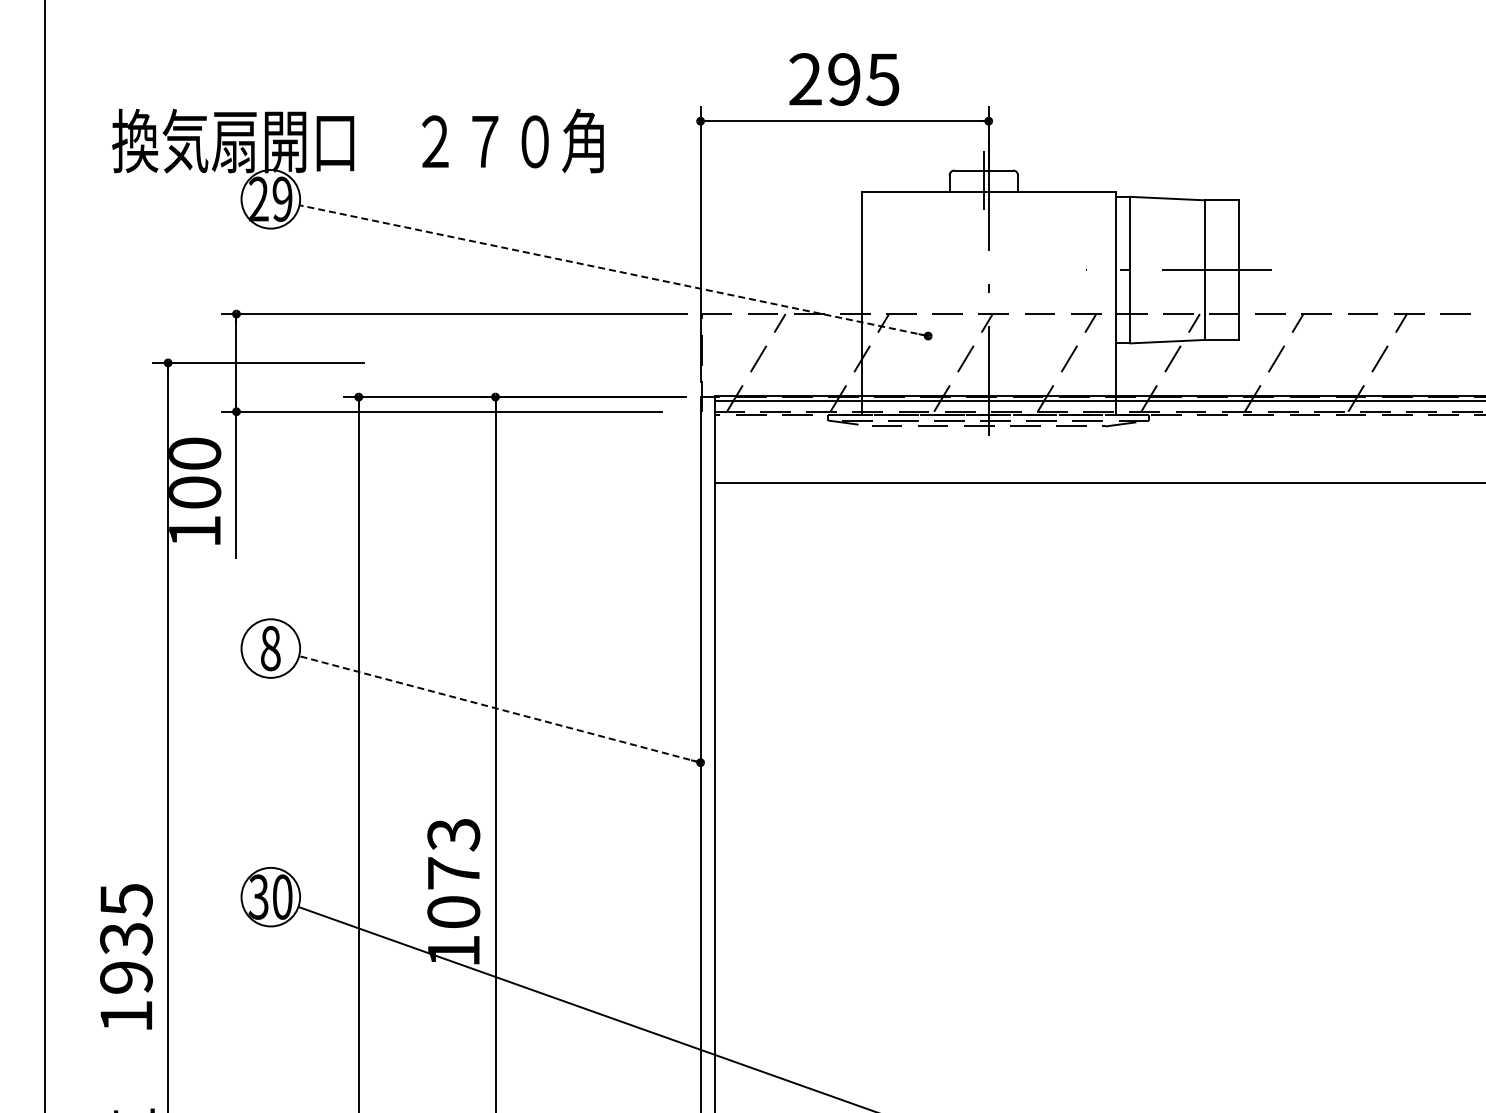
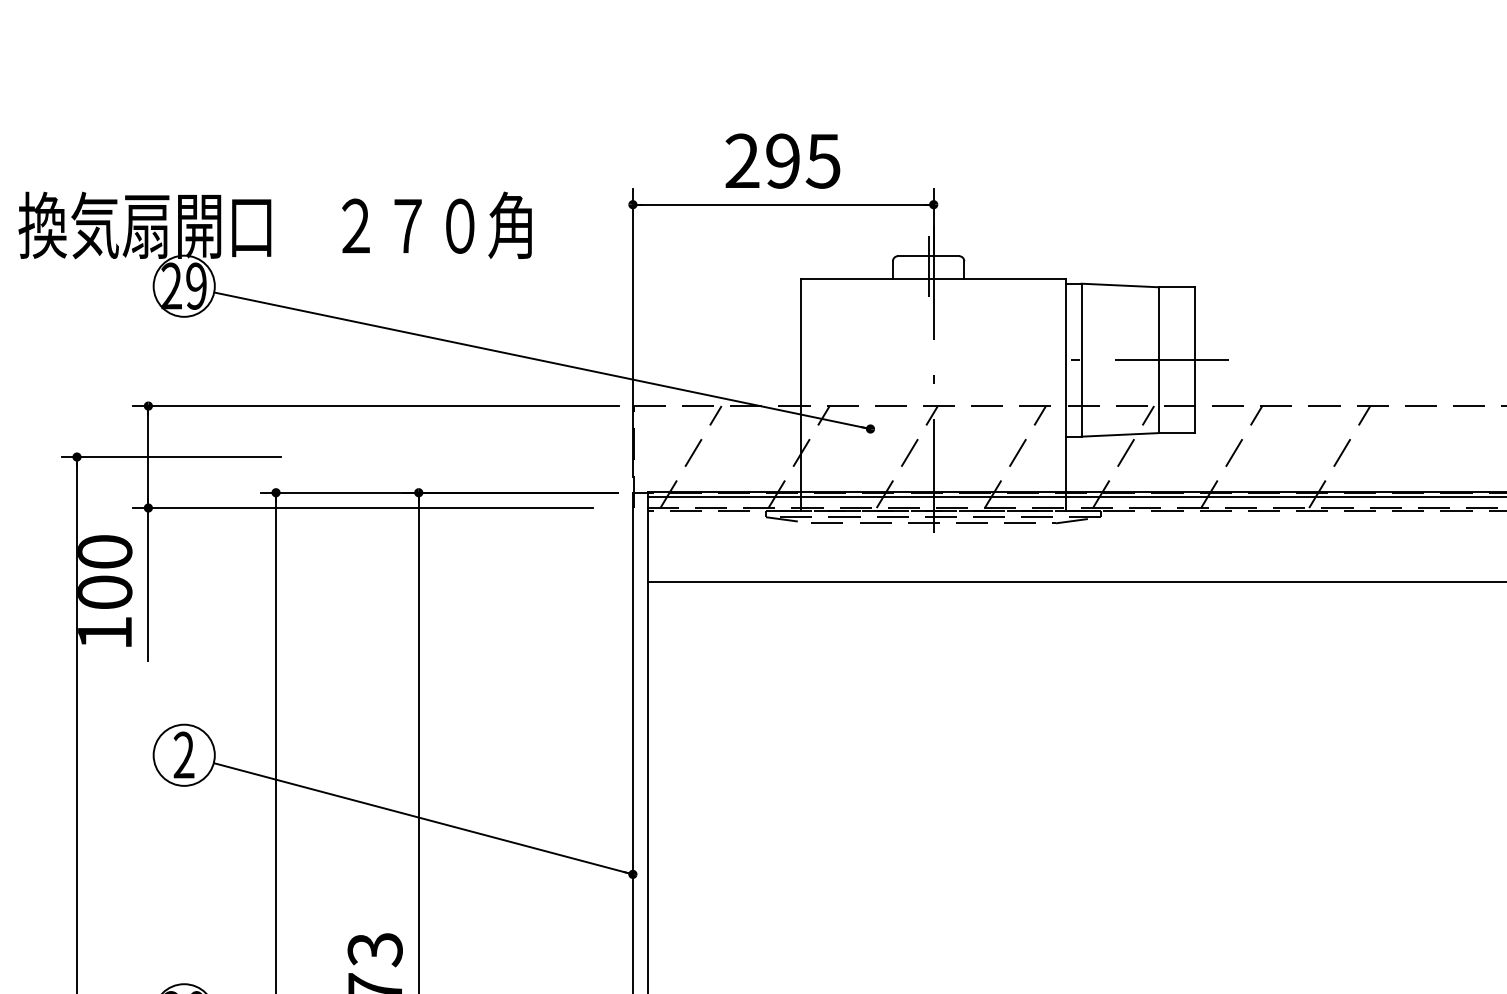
line: (613, 270) -> (541, 360), dashed -> solid
text: (270, 648) -> (183, 755), 8 -> 2
line: (499, 709) -> (422, 818), dashed -> solid

